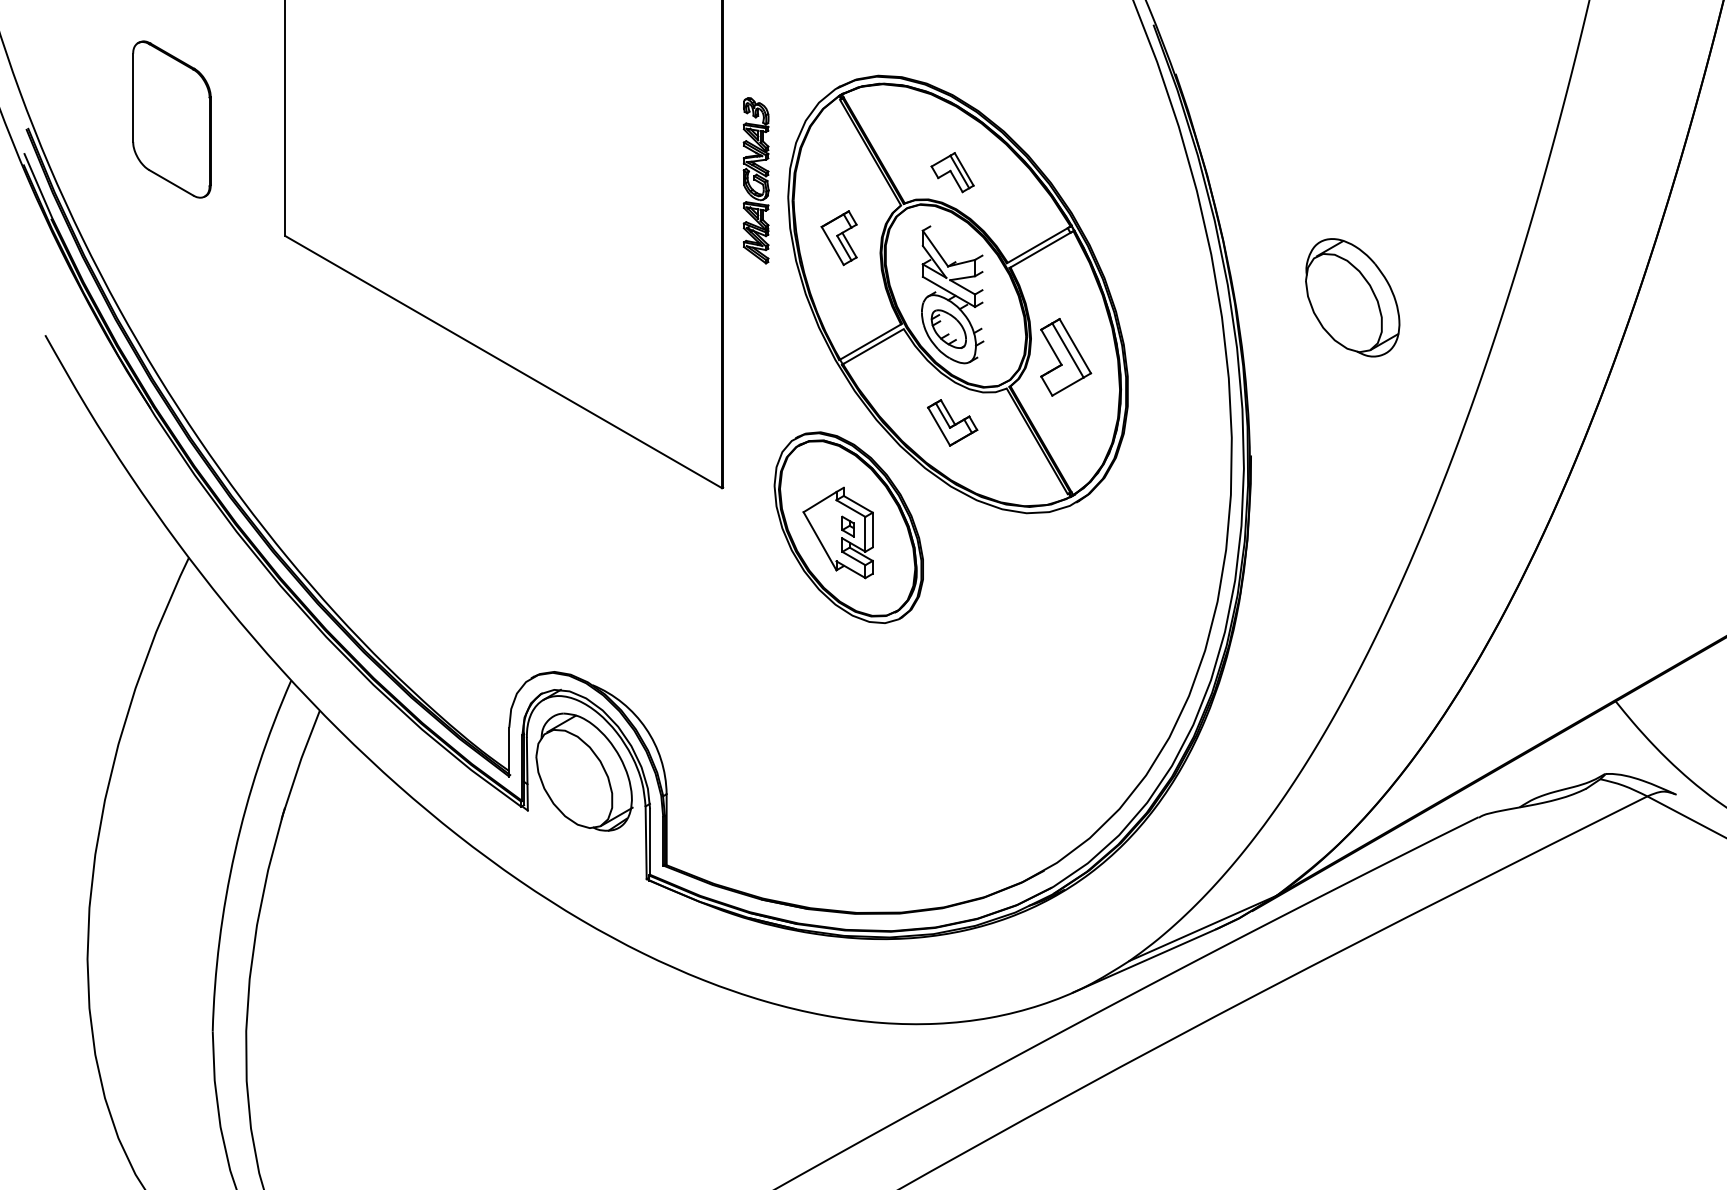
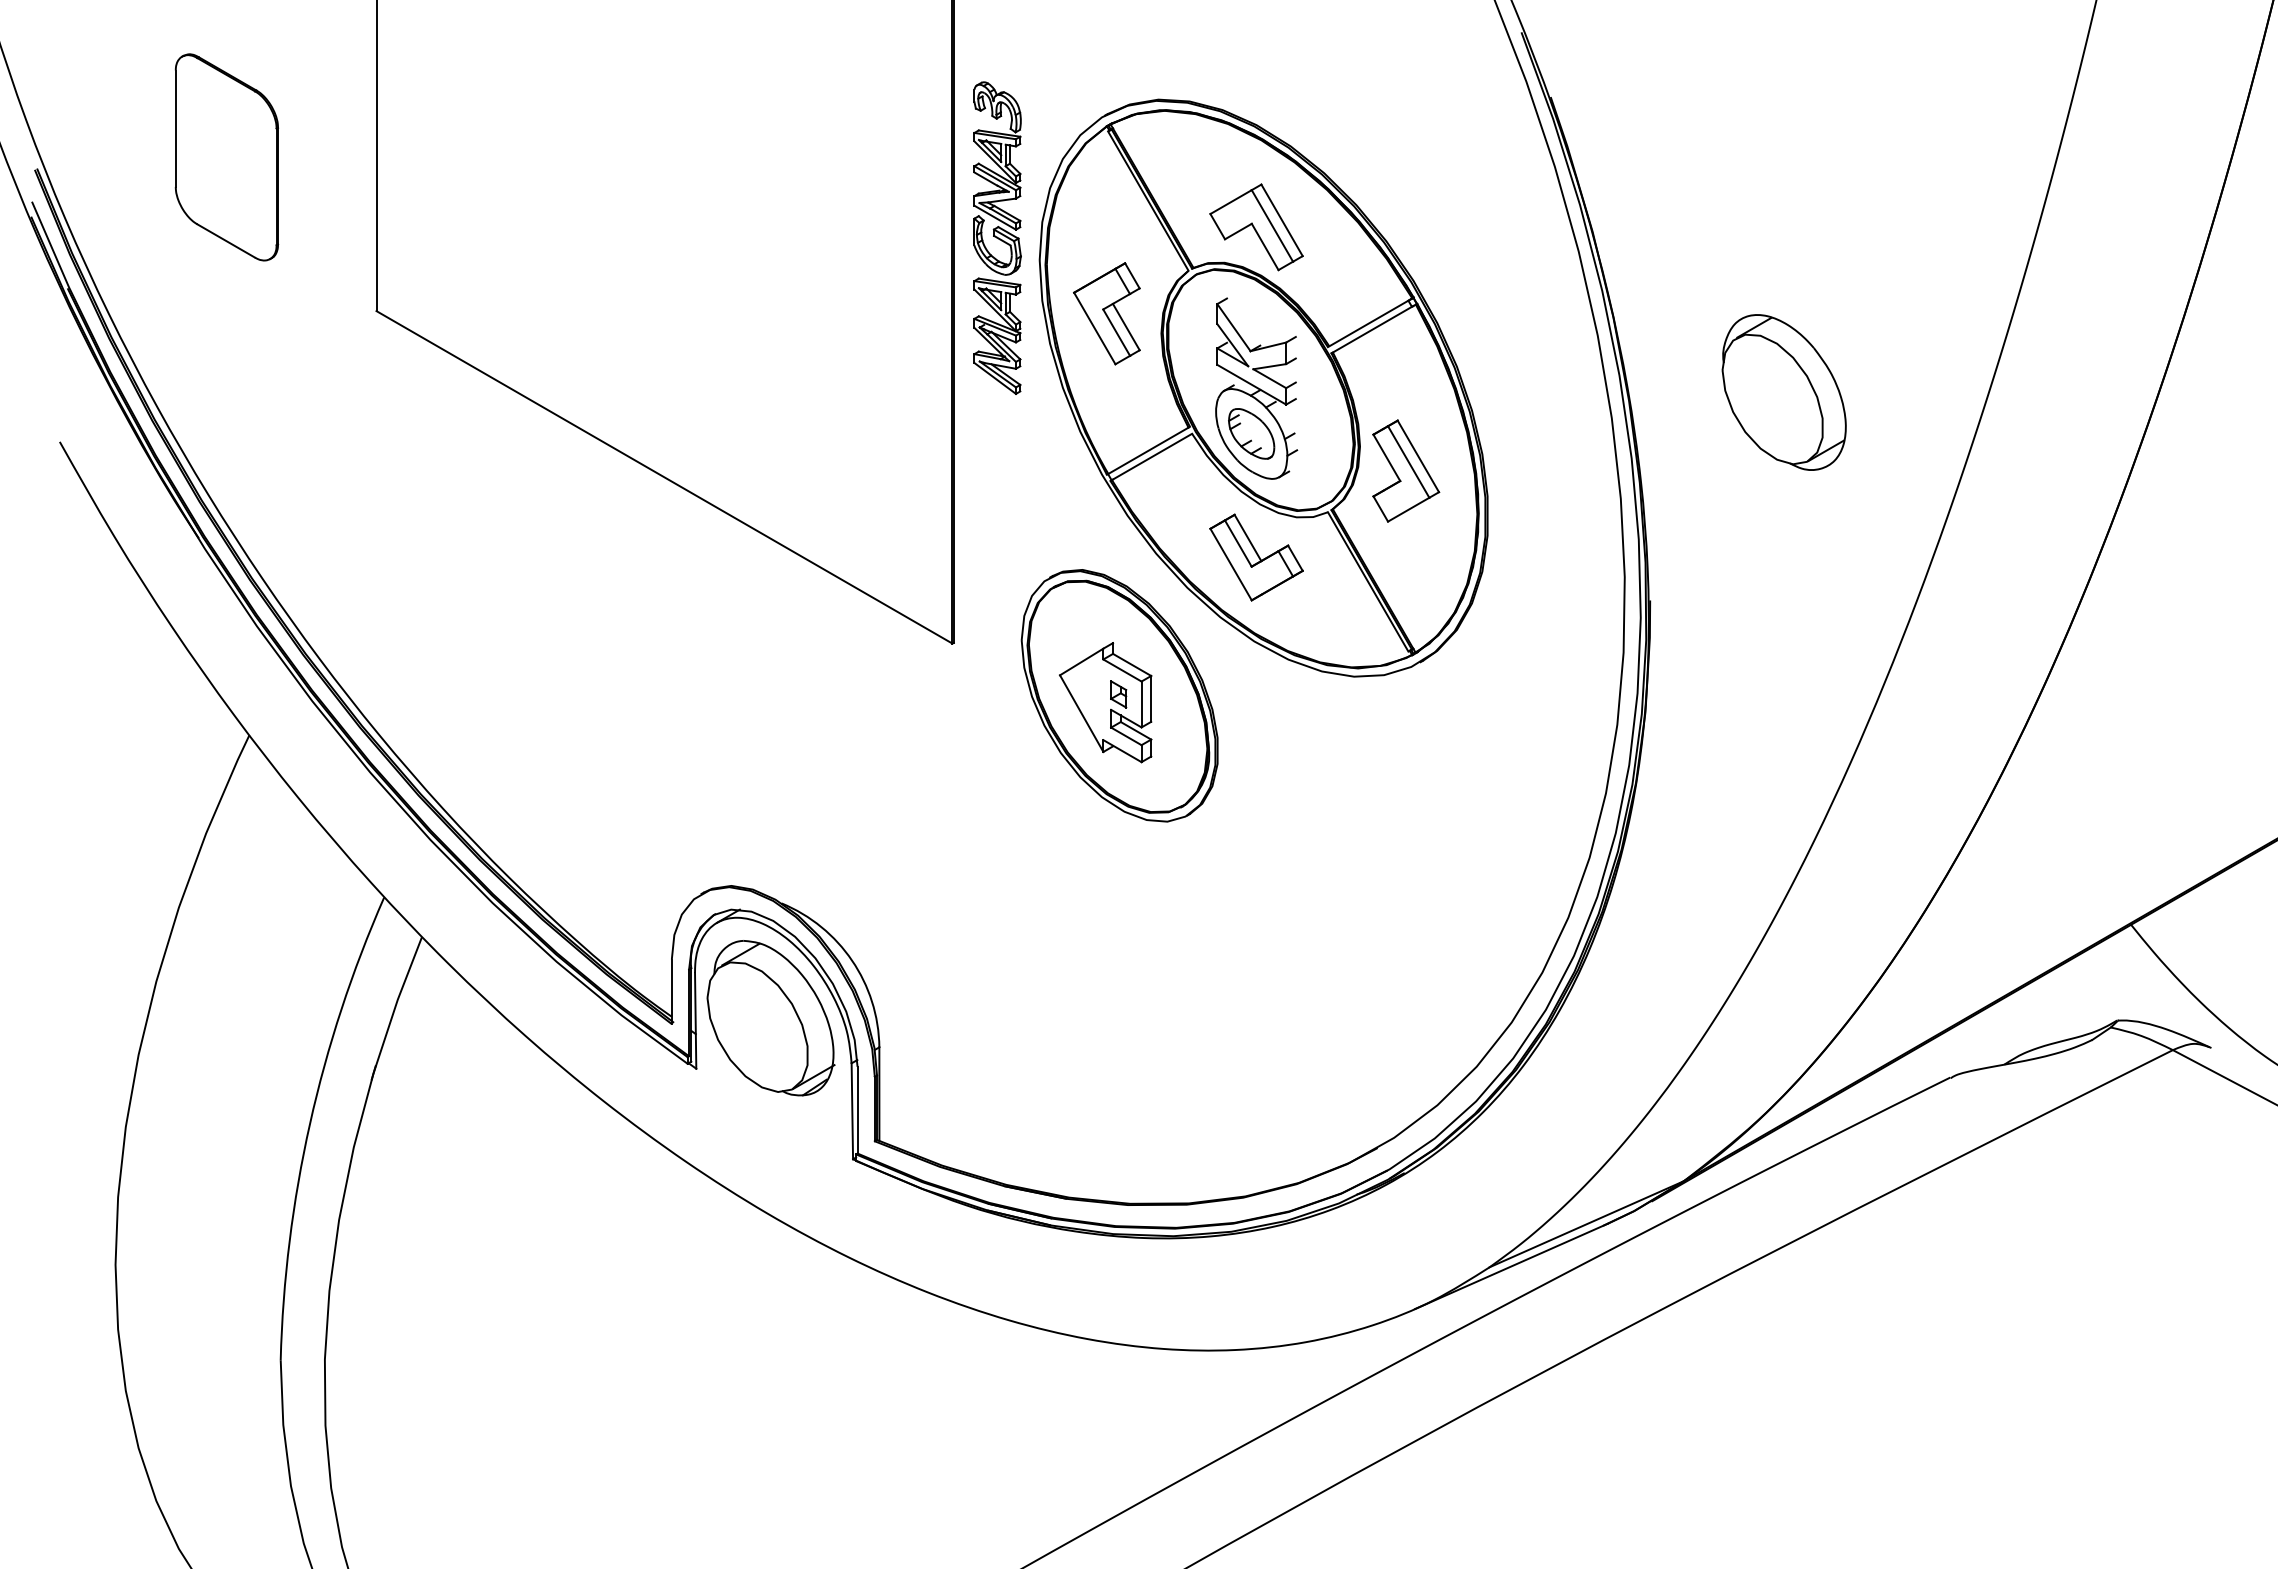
part: (952, 172) -> (1256, 227), size x1.67
part: (756, 180) -> (997, 237), size x1.43
part: (838, 237) -> (1106, 313), size x1.43
part: (952, 422) -> (1256, 557), size x1.43

